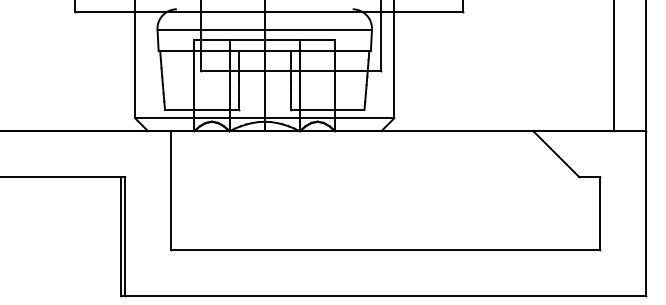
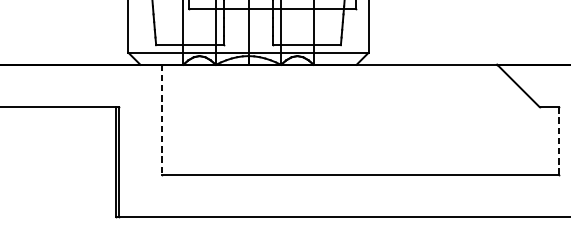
line: (170, 190) -> (161, 119), solid -> dashed
line: (600, 213) -> (559, 141), solid -> dashed

